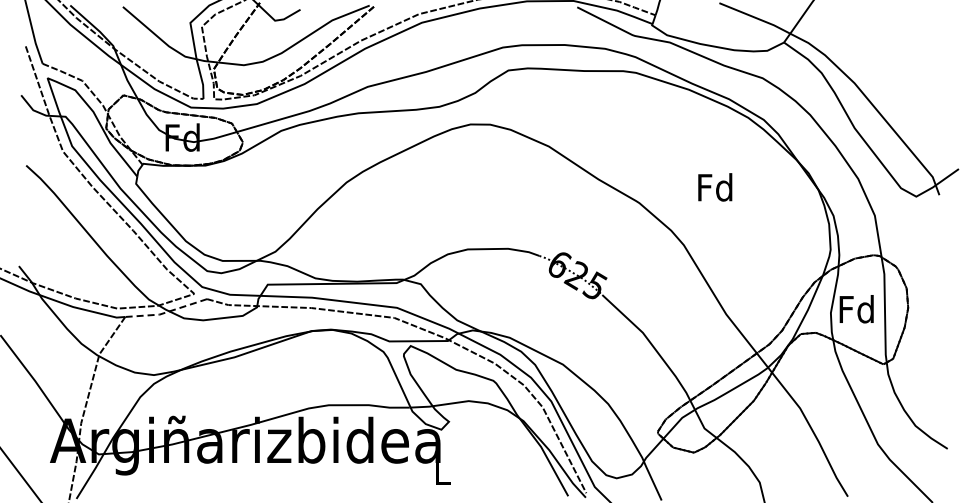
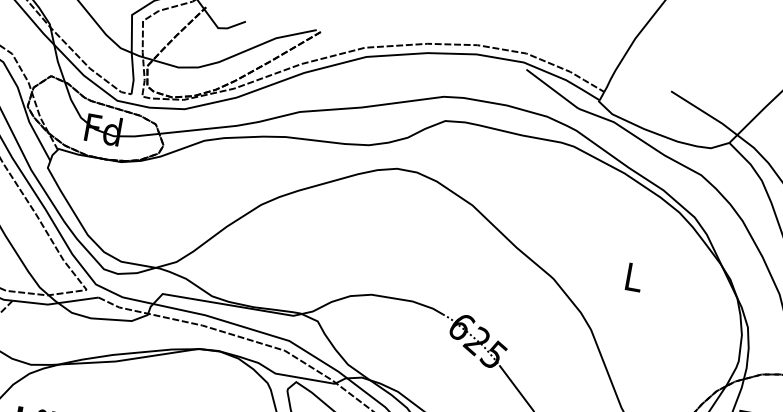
text: (715, 187) -> (633, 277), Fd -> L
line: (166, 312) -> (55, 303), dashed -> solid

